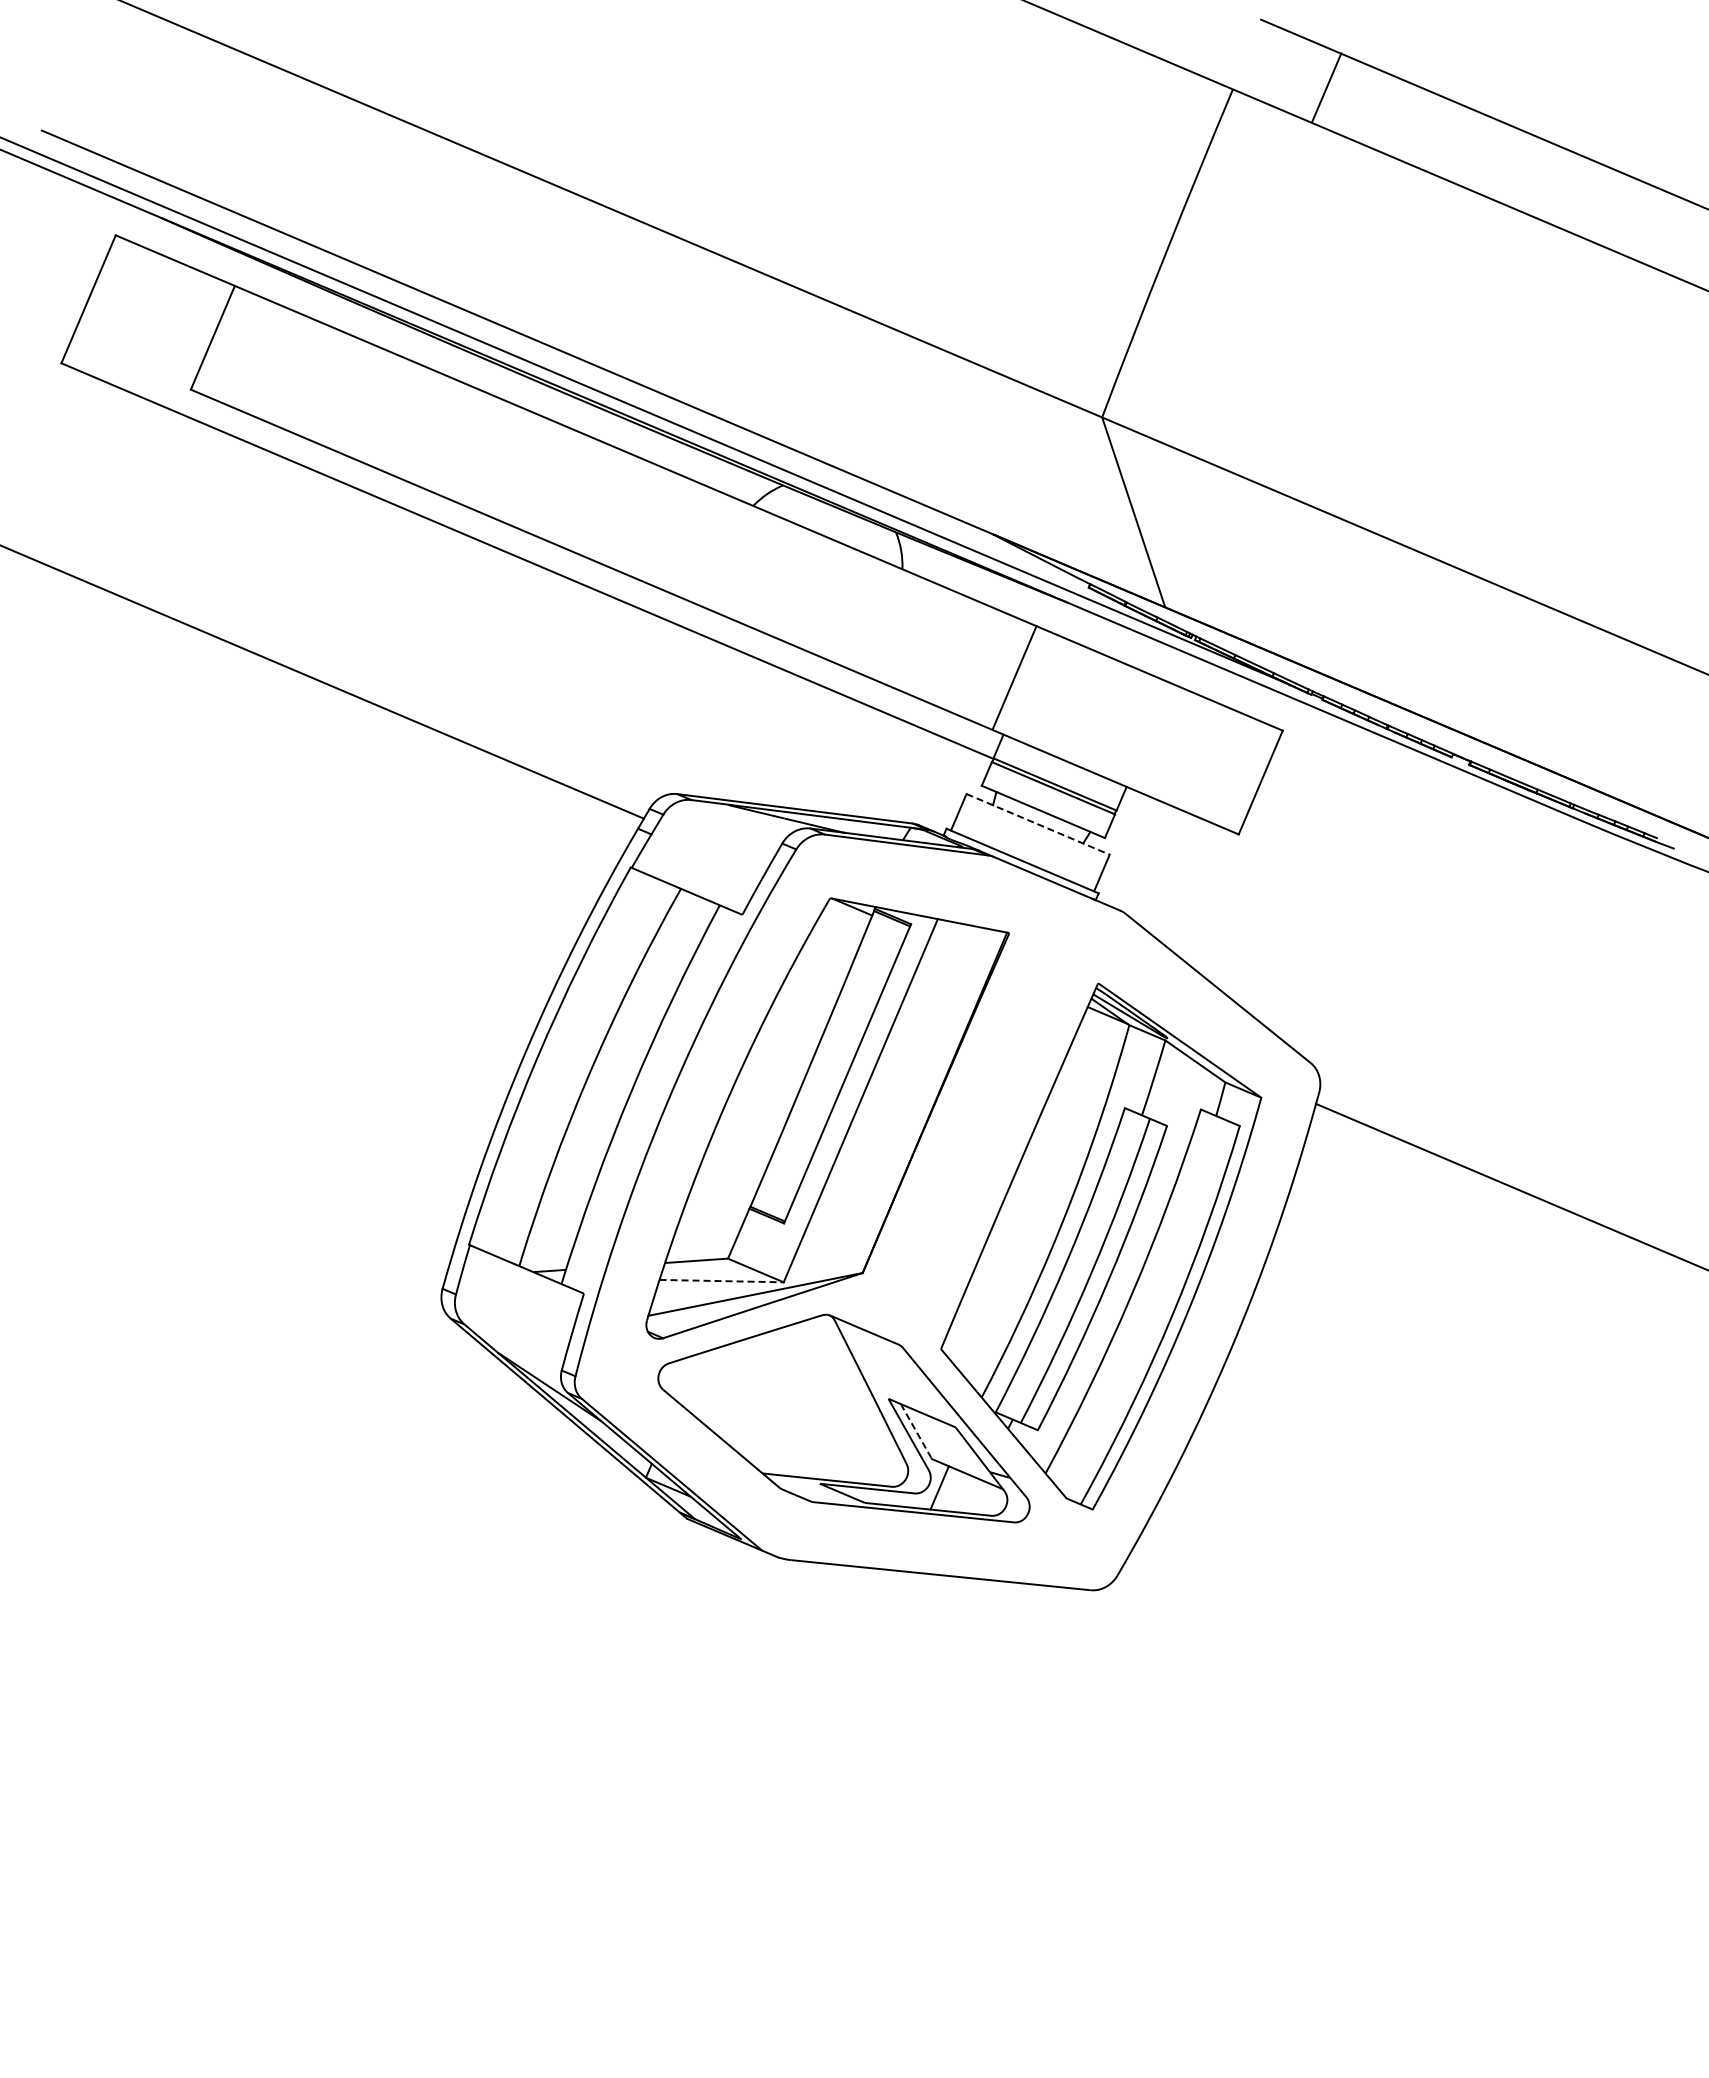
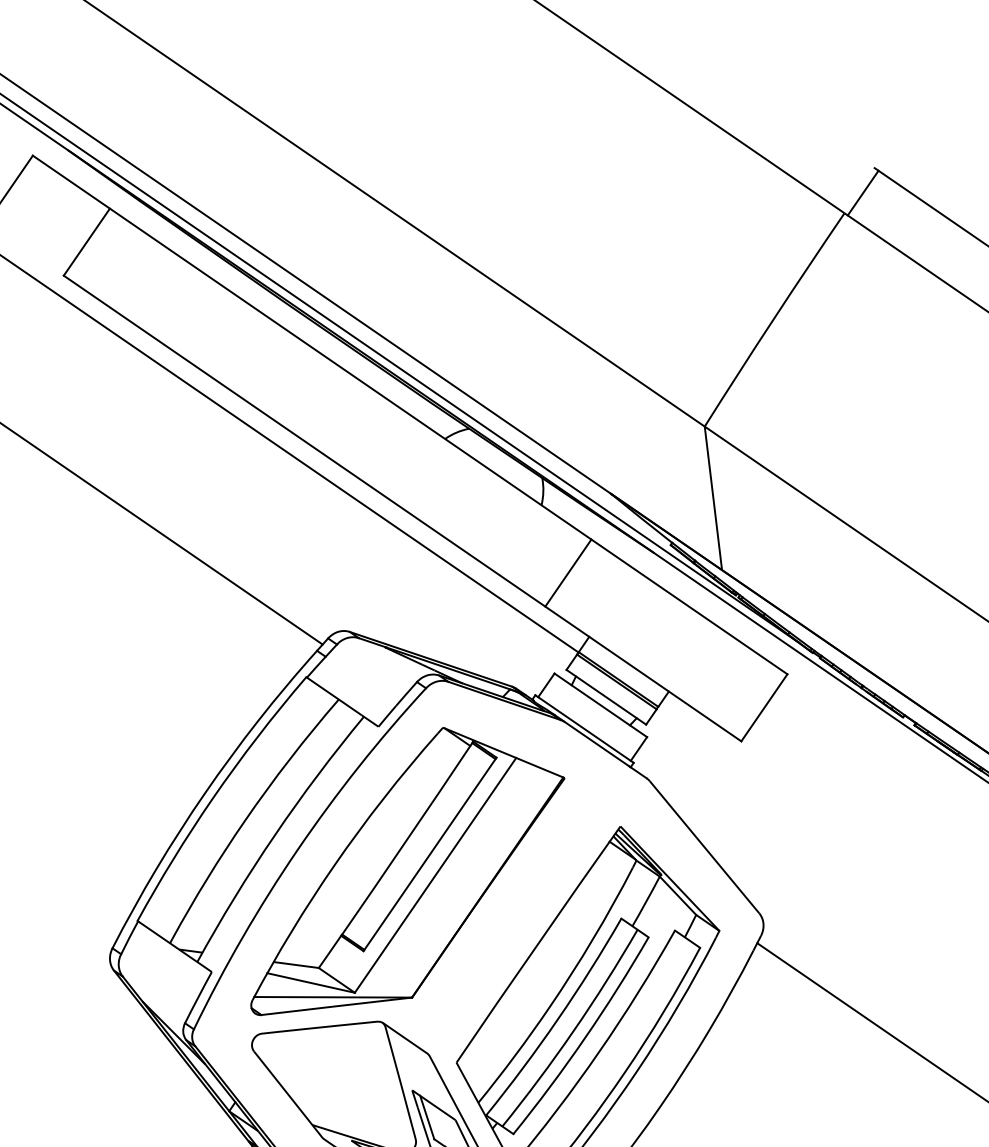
line: (1326, 87) -> (863, 192), moved
line: (1014, 677) -> (568, 572), moved
line: (1038, 824) -> (601, 705), dashed -> solid
line: (722, 1281) -> (311, 983), dashed -> solid
line: (916, 1431) -> (427, 1117), dashed -> solid

